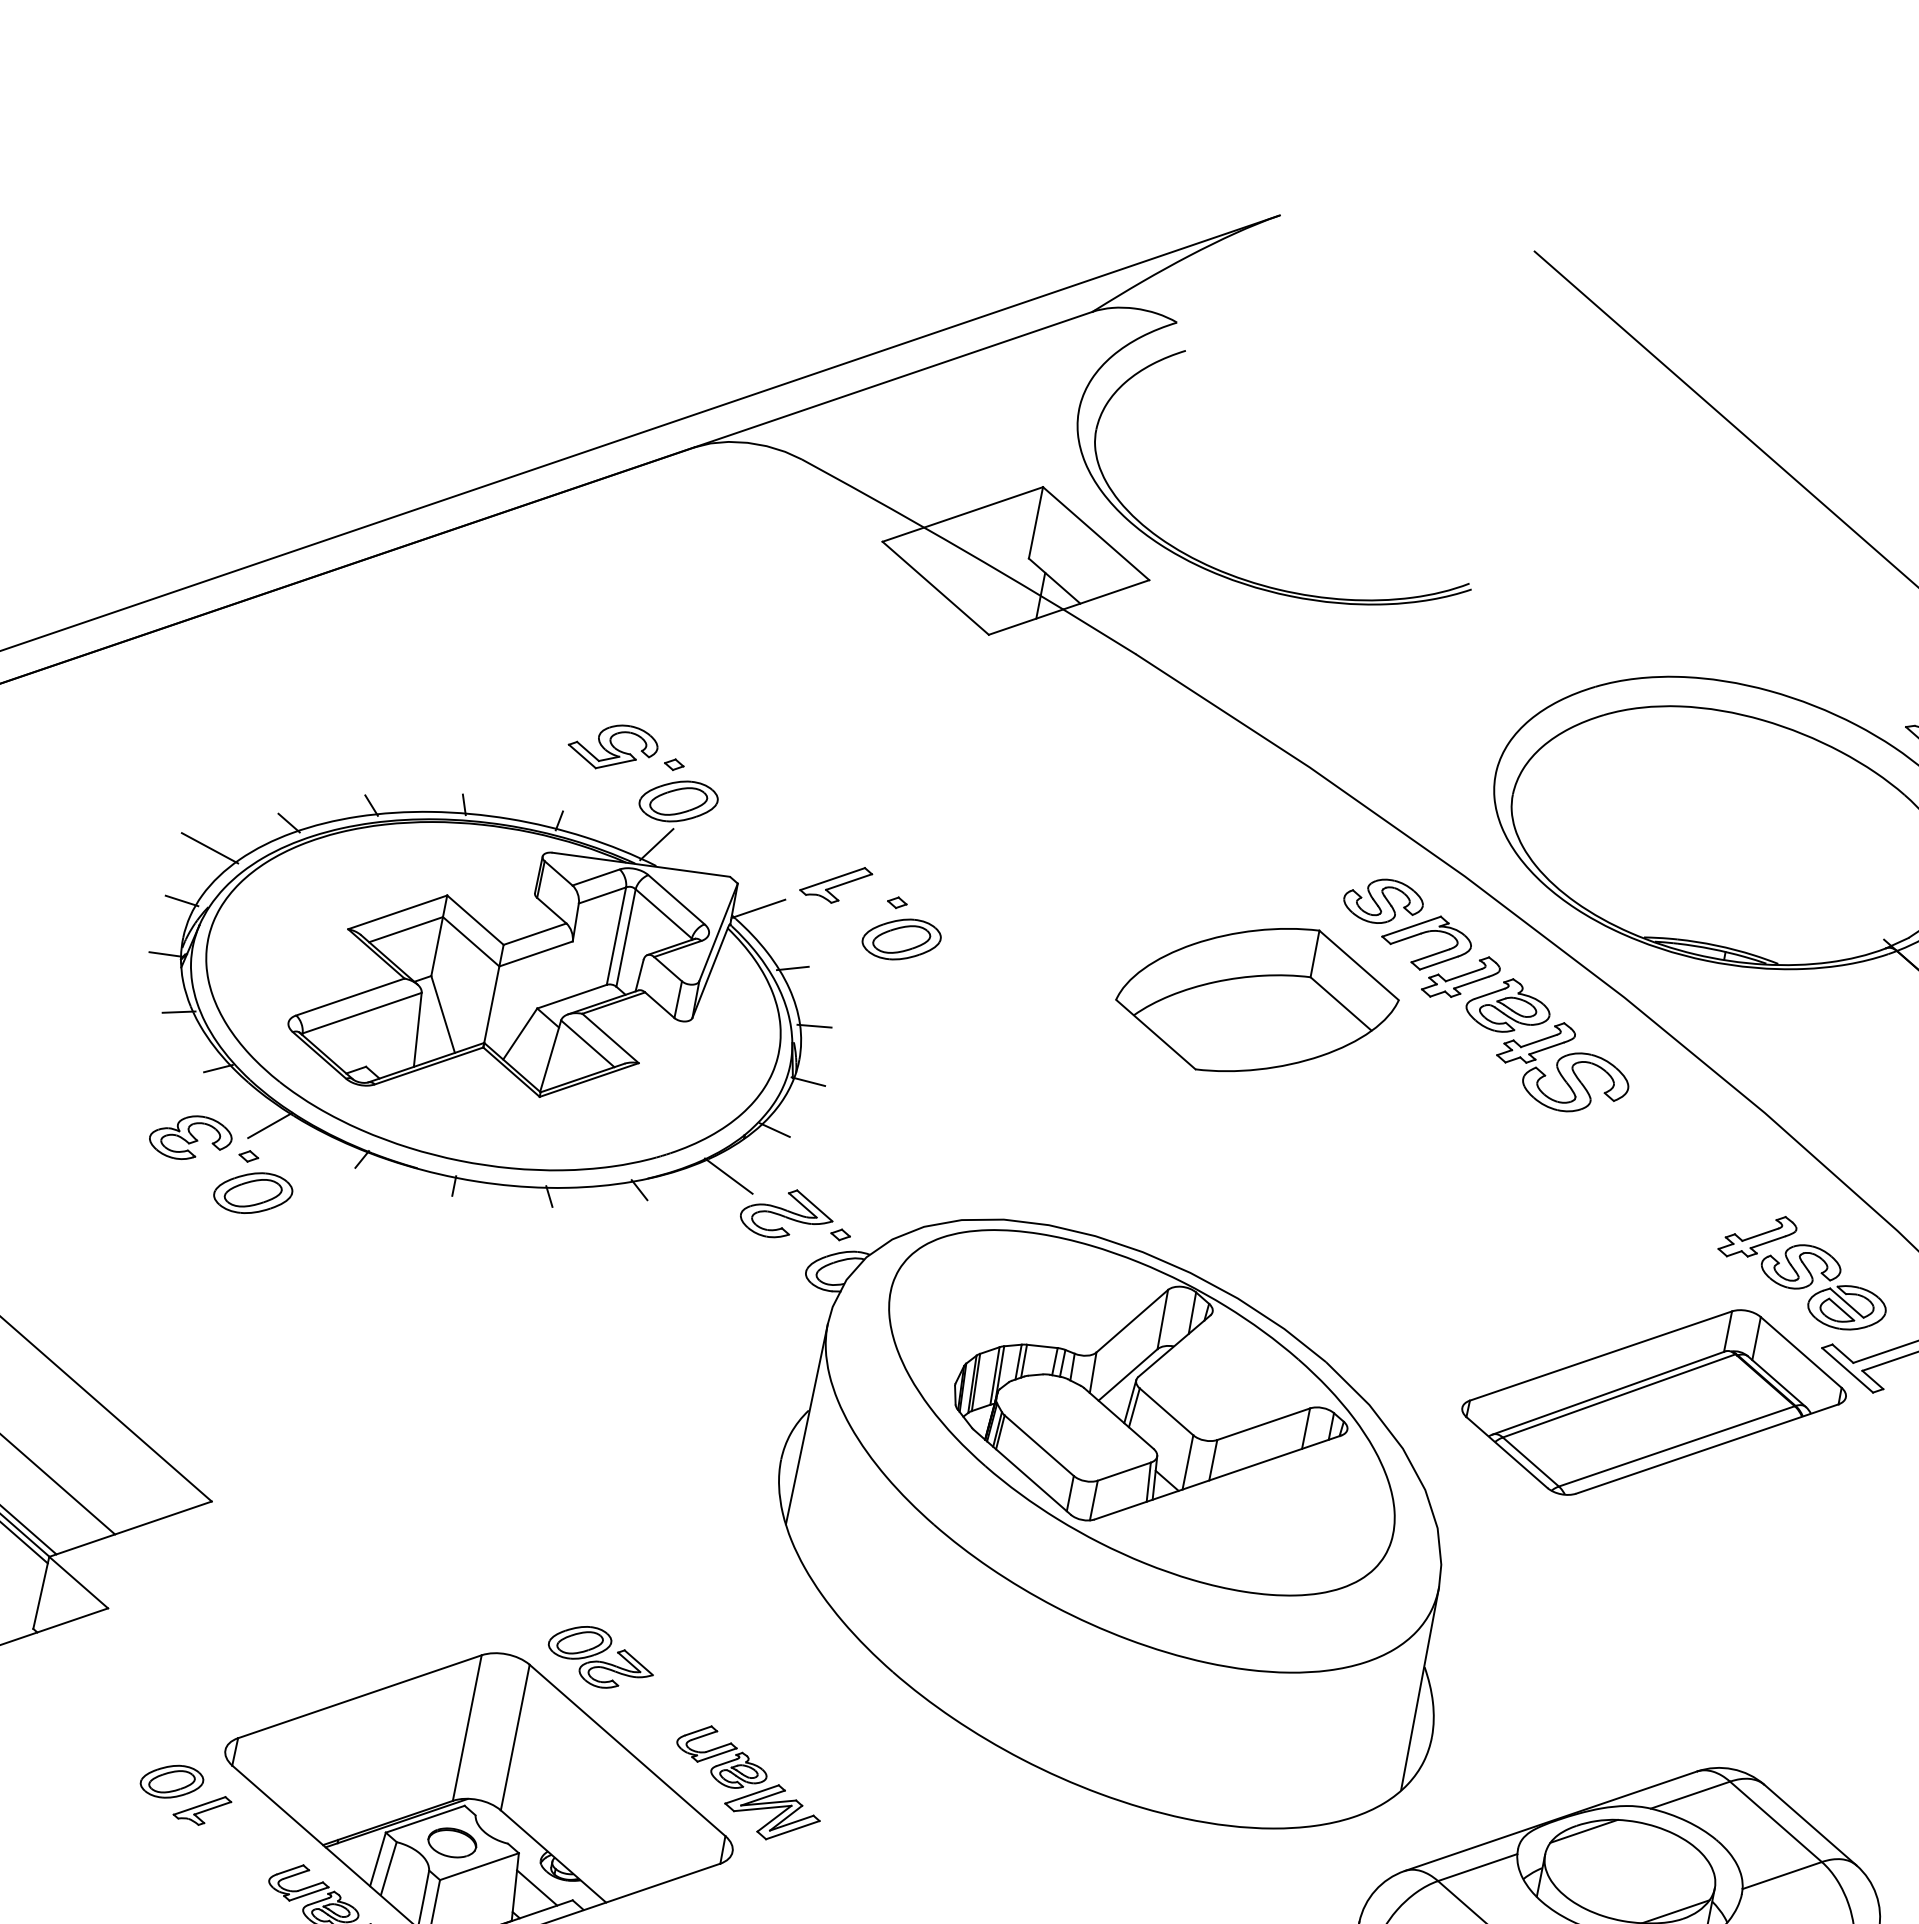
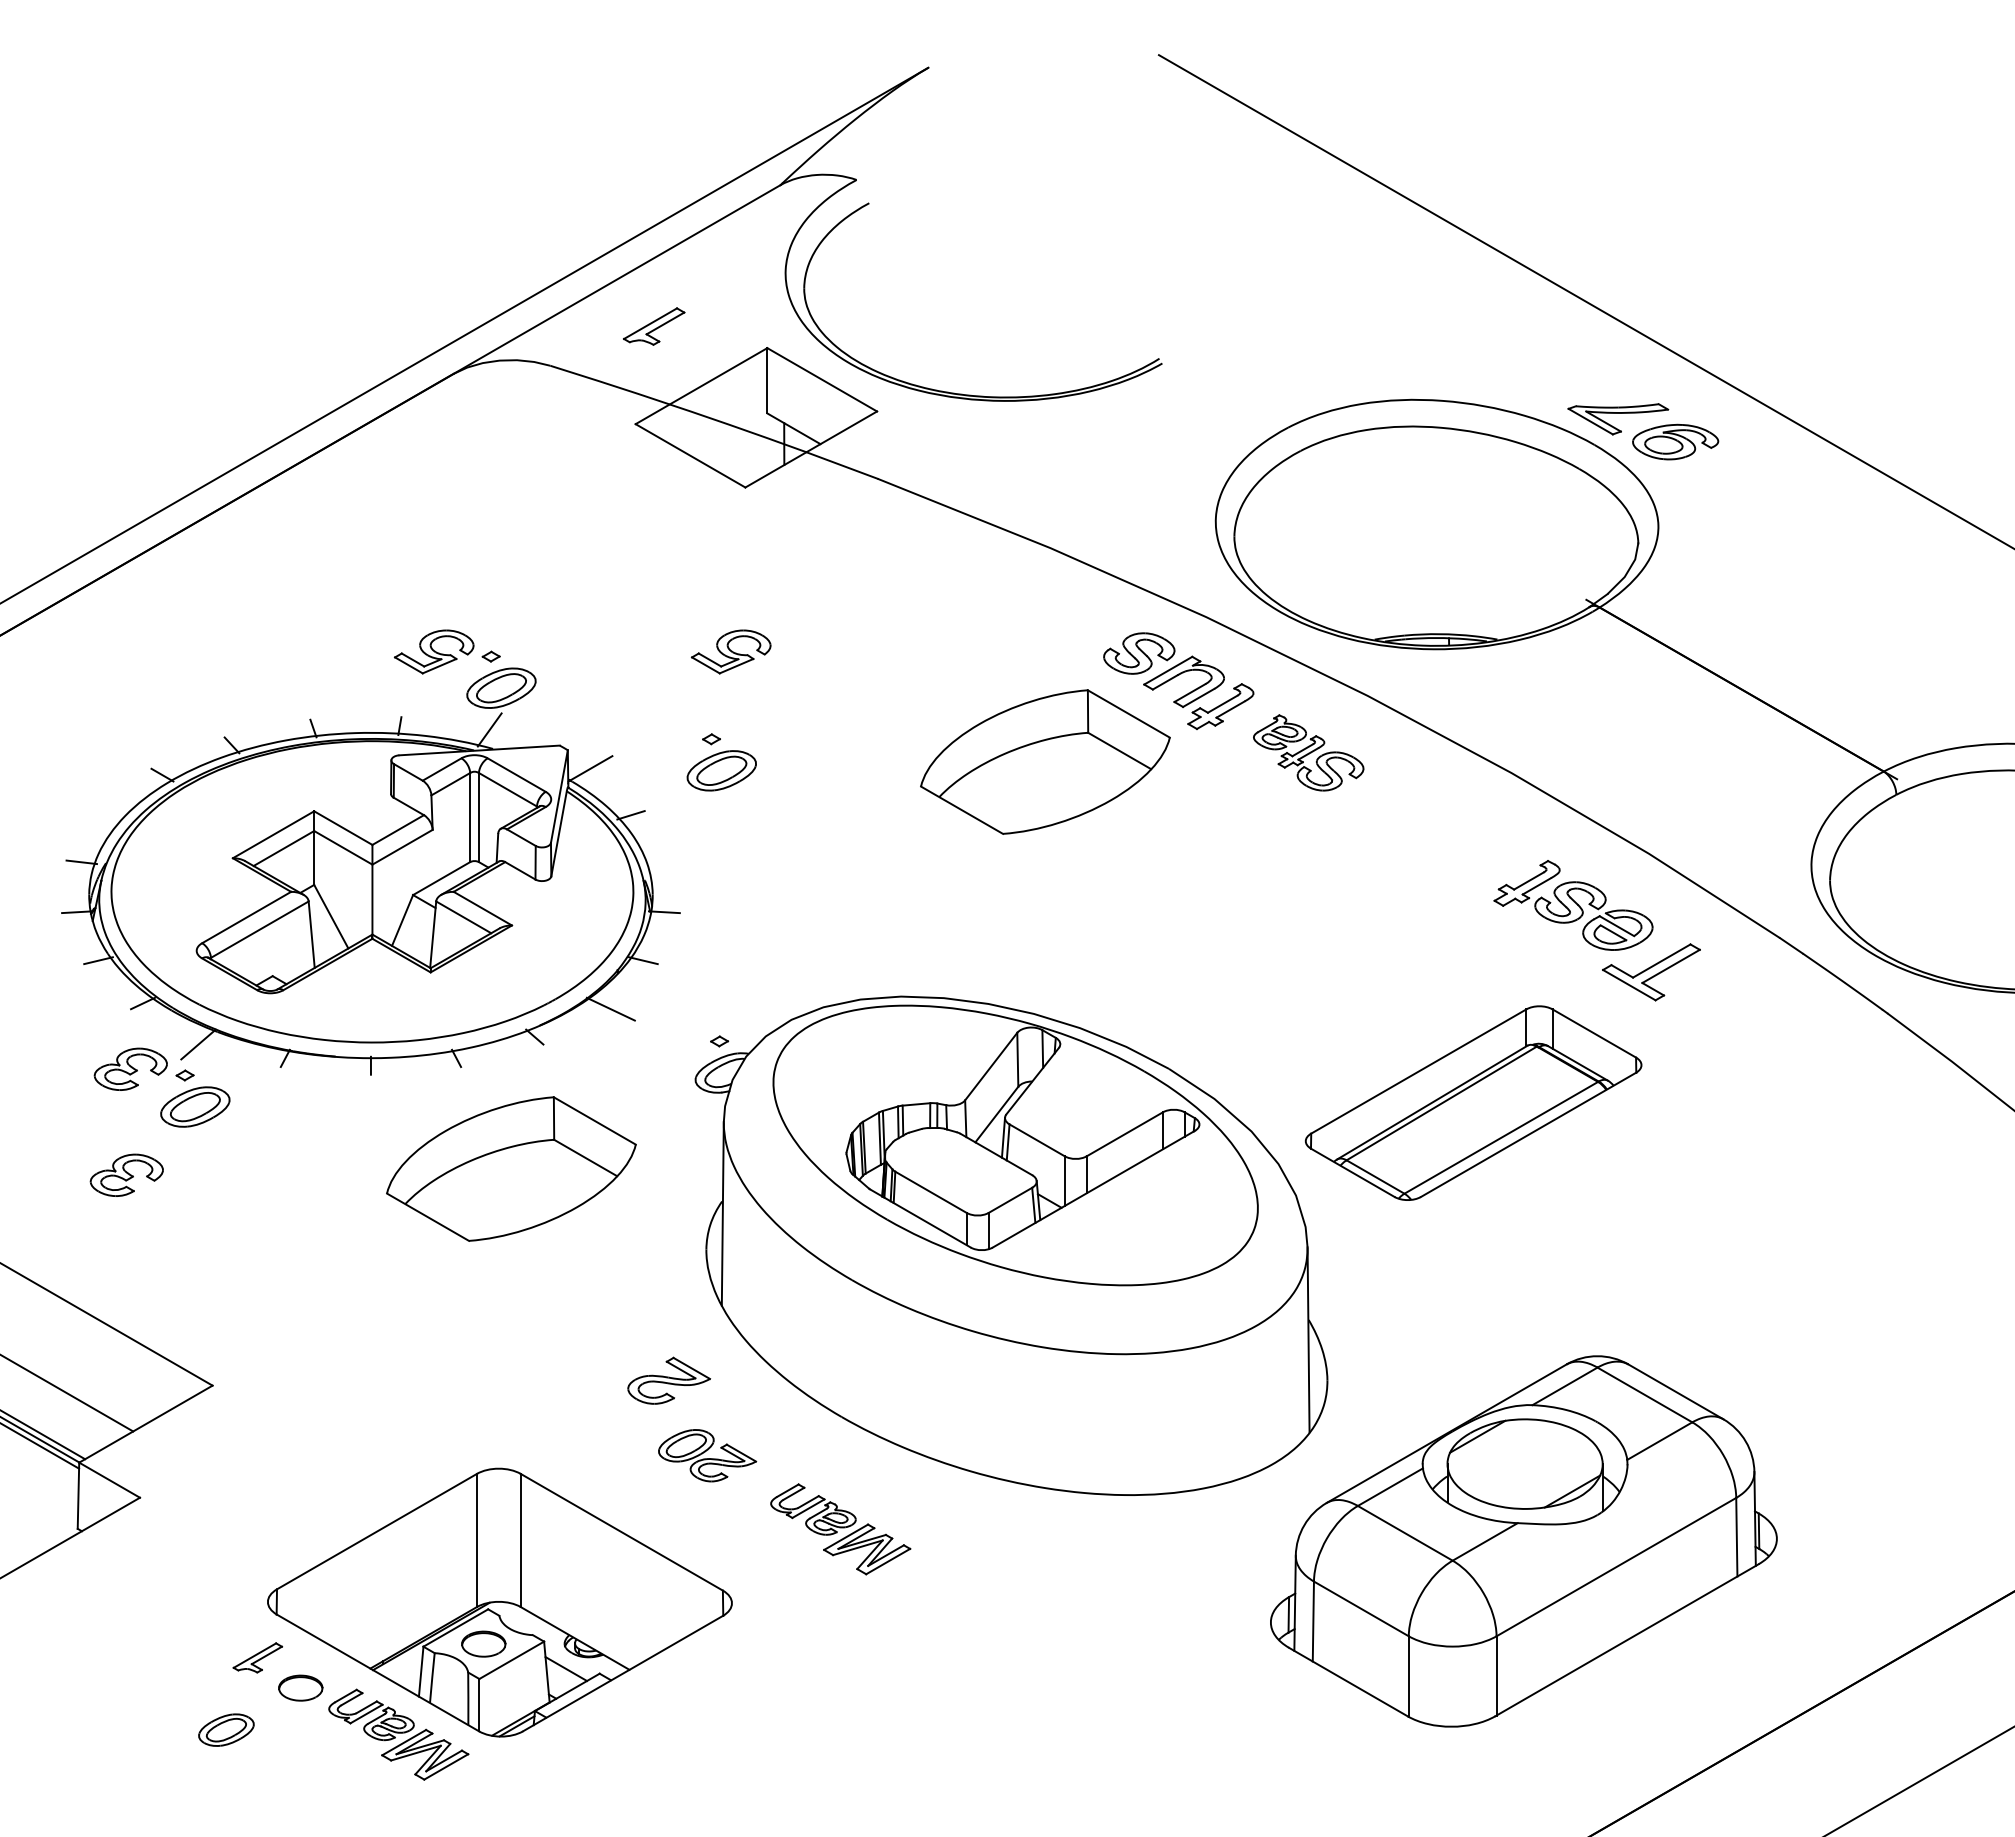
part: (937, 810) -> (730, 651), added
line: (209, 847) -> (96, 810), removed
part: (836, 883) -> (654, 326), moved
line: (813, 1026) -> (659, 862), removed
part: (1547, 1046) -> (1308, 752), size x0.7
part: (787, 1214) -> (669, 1380), moved
part: (163, 1252) -> (126, 1174), added
part: (585, 1328) -> (511, 1168), added
part: (1654, 1401) -> (1473, 1102), moved
part: (601, 1658) -> (707, 1455), moved
part: (172, 1781) -> (226, 1729), moved
part: (747, 1784) -> (840, 1529), moved
part: (242, 1850) -> (300, 1687), added

